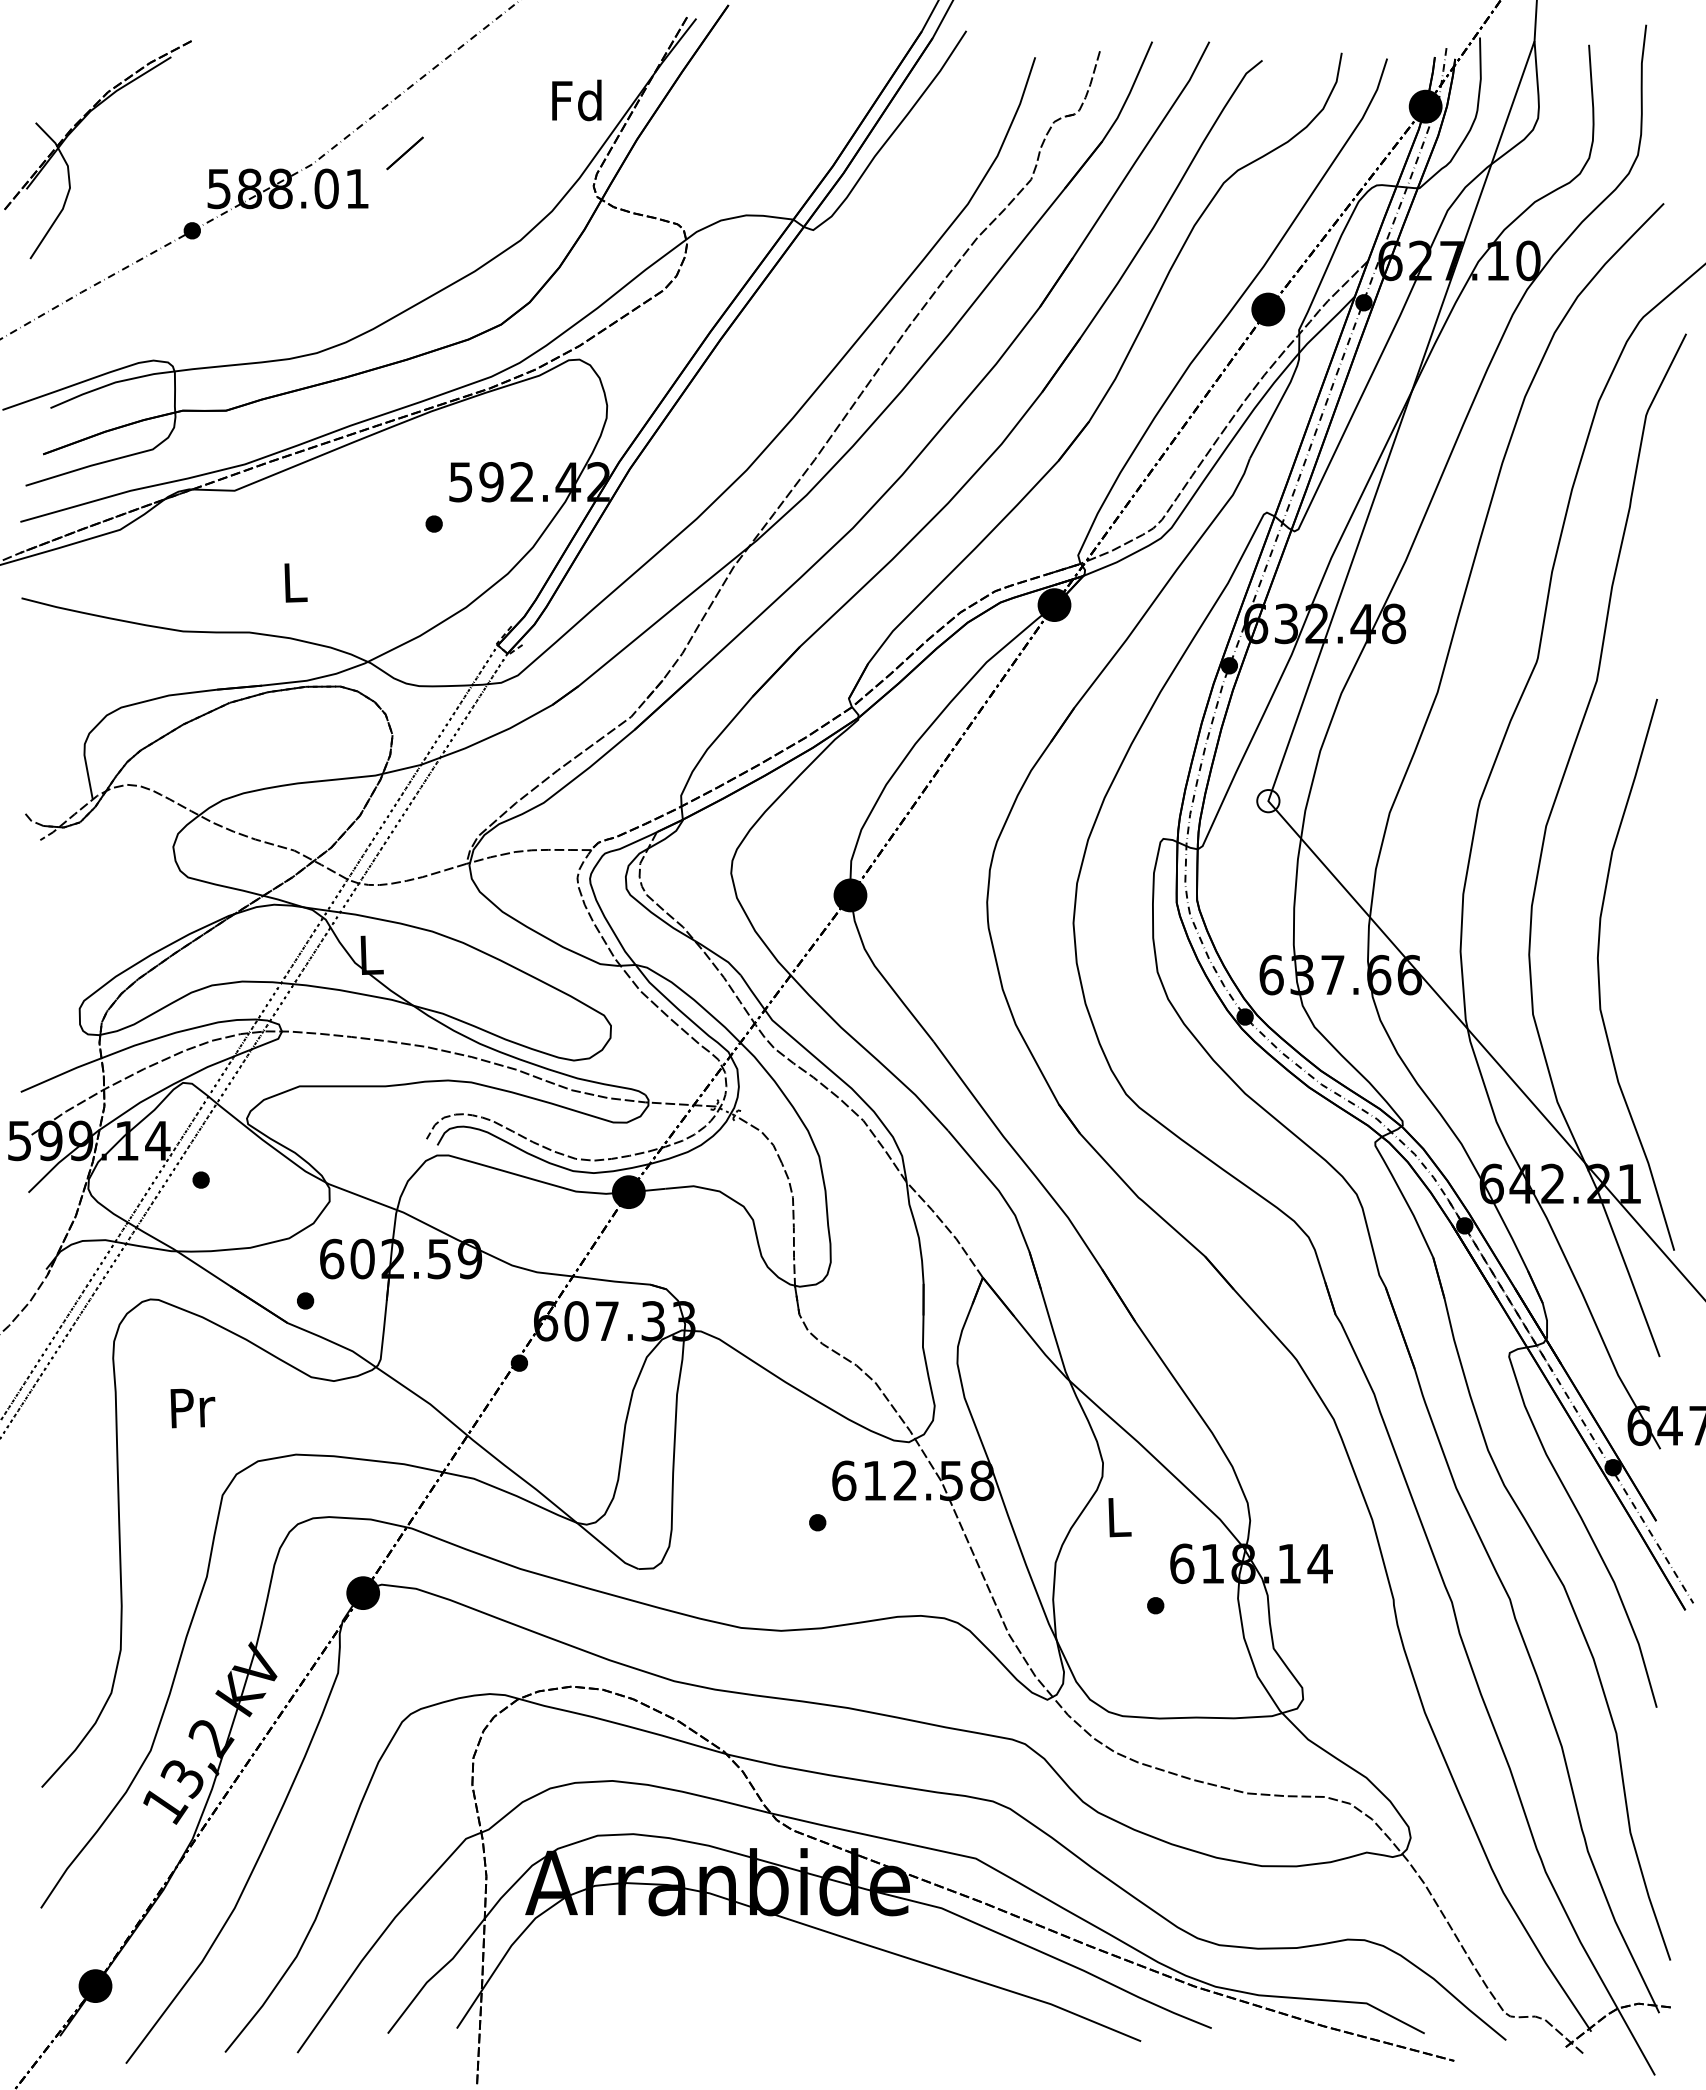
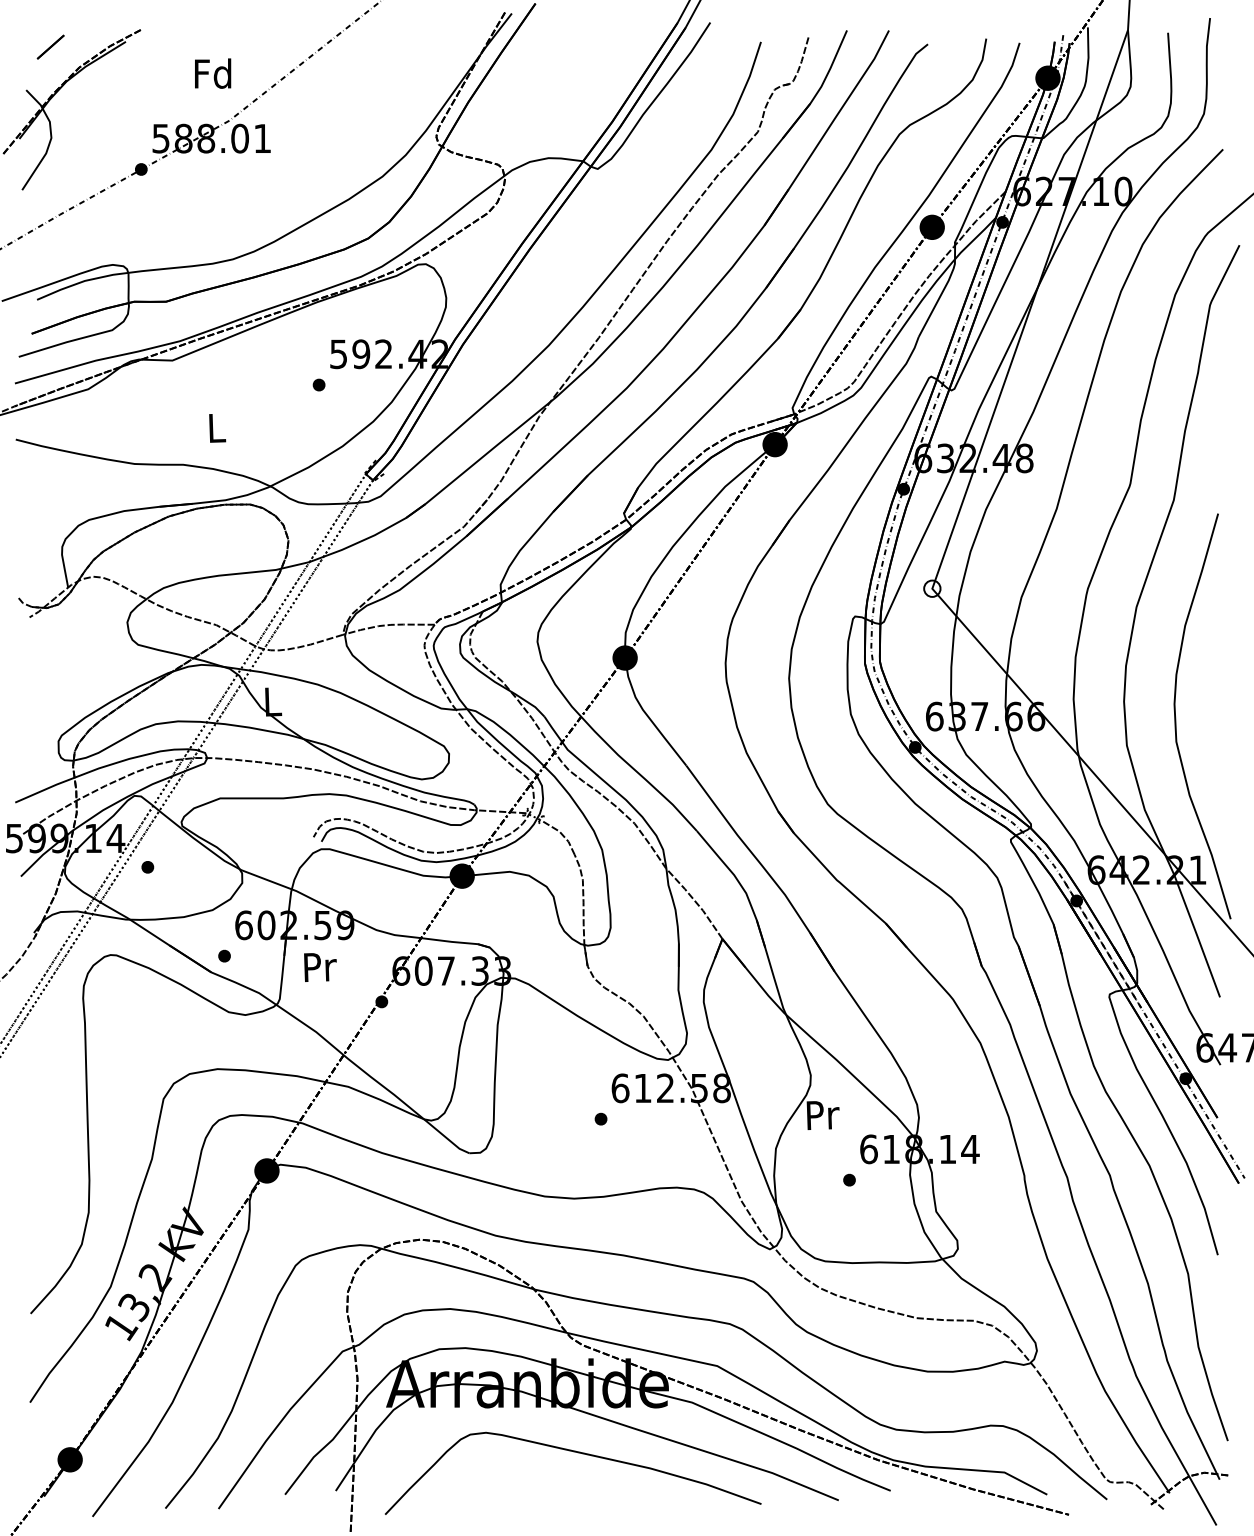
text: (576, 100) -> (212, 73), moved
line: (404, 153) -> (50, 47), moved
text: (192, 1408) -> (320, 967), moved
text: (1119, 1517) -> (822, 1115), L -> Pr
curve: (783, 1976) -> (575, 1452), added

